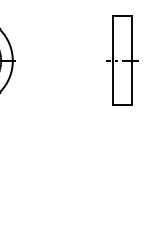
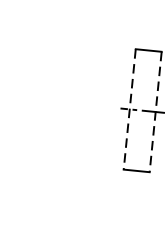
line: (112, 60) -> (129, 108), solid -> dashed
line: (131, 60) -> (155, 111), solid -> dashed

